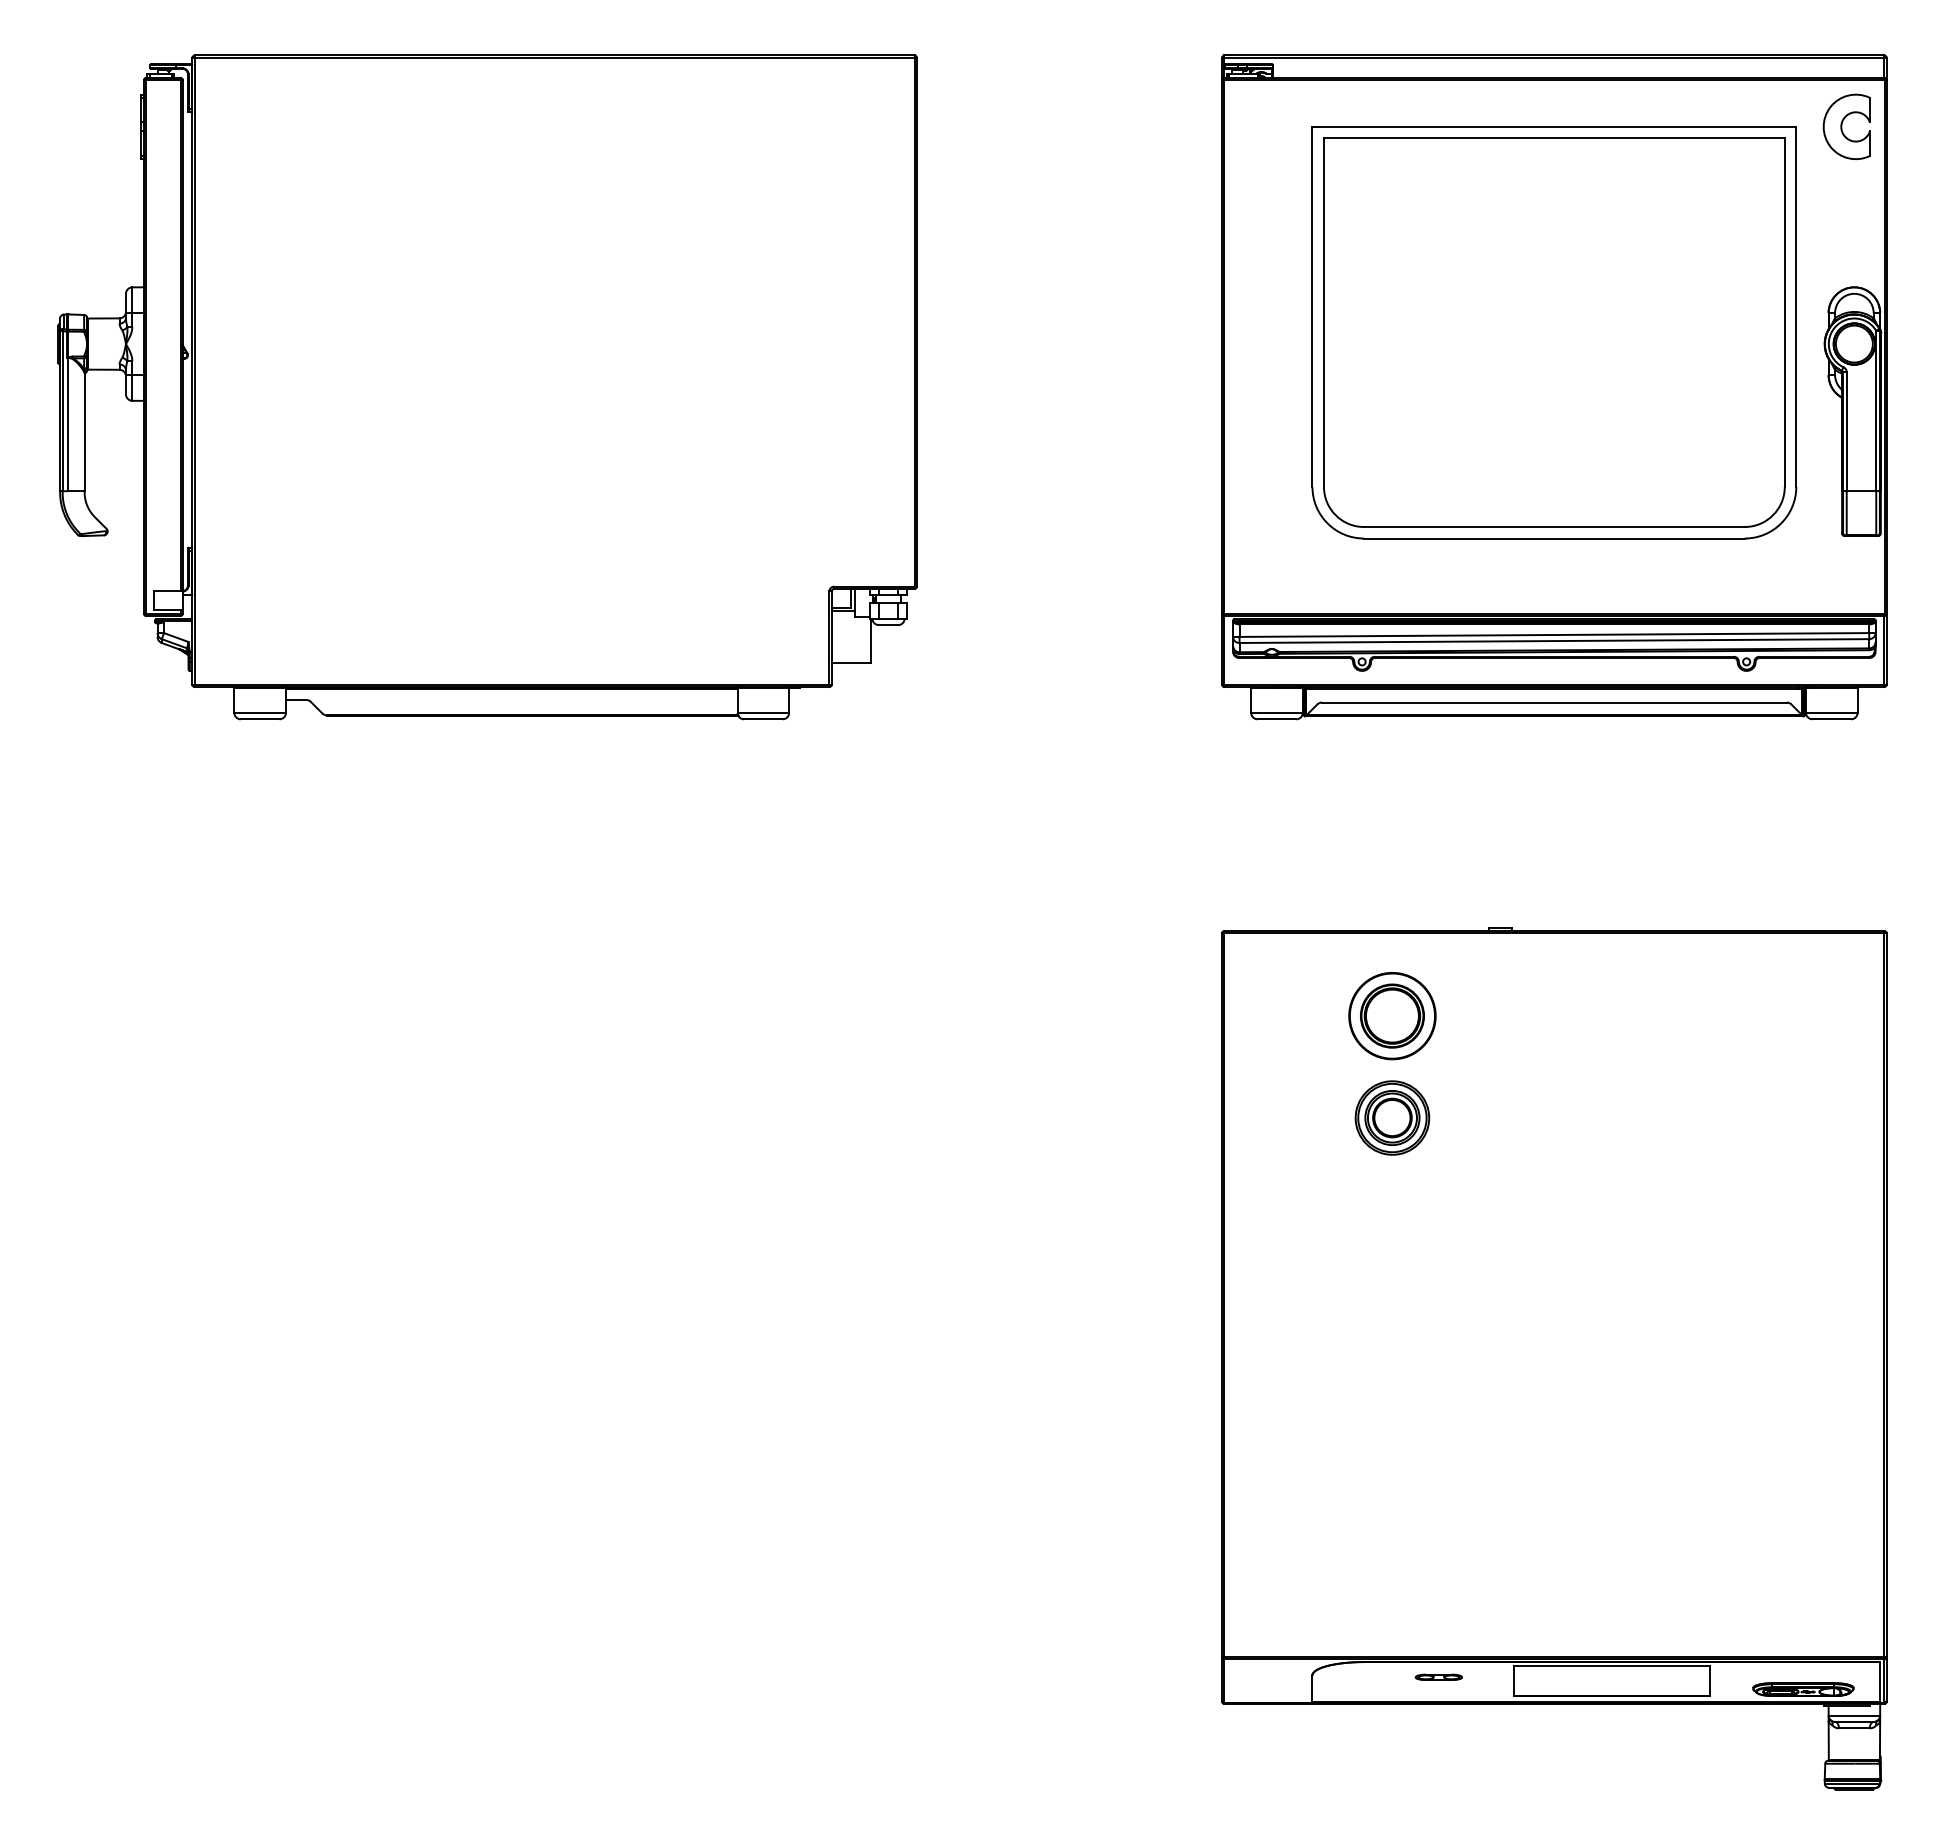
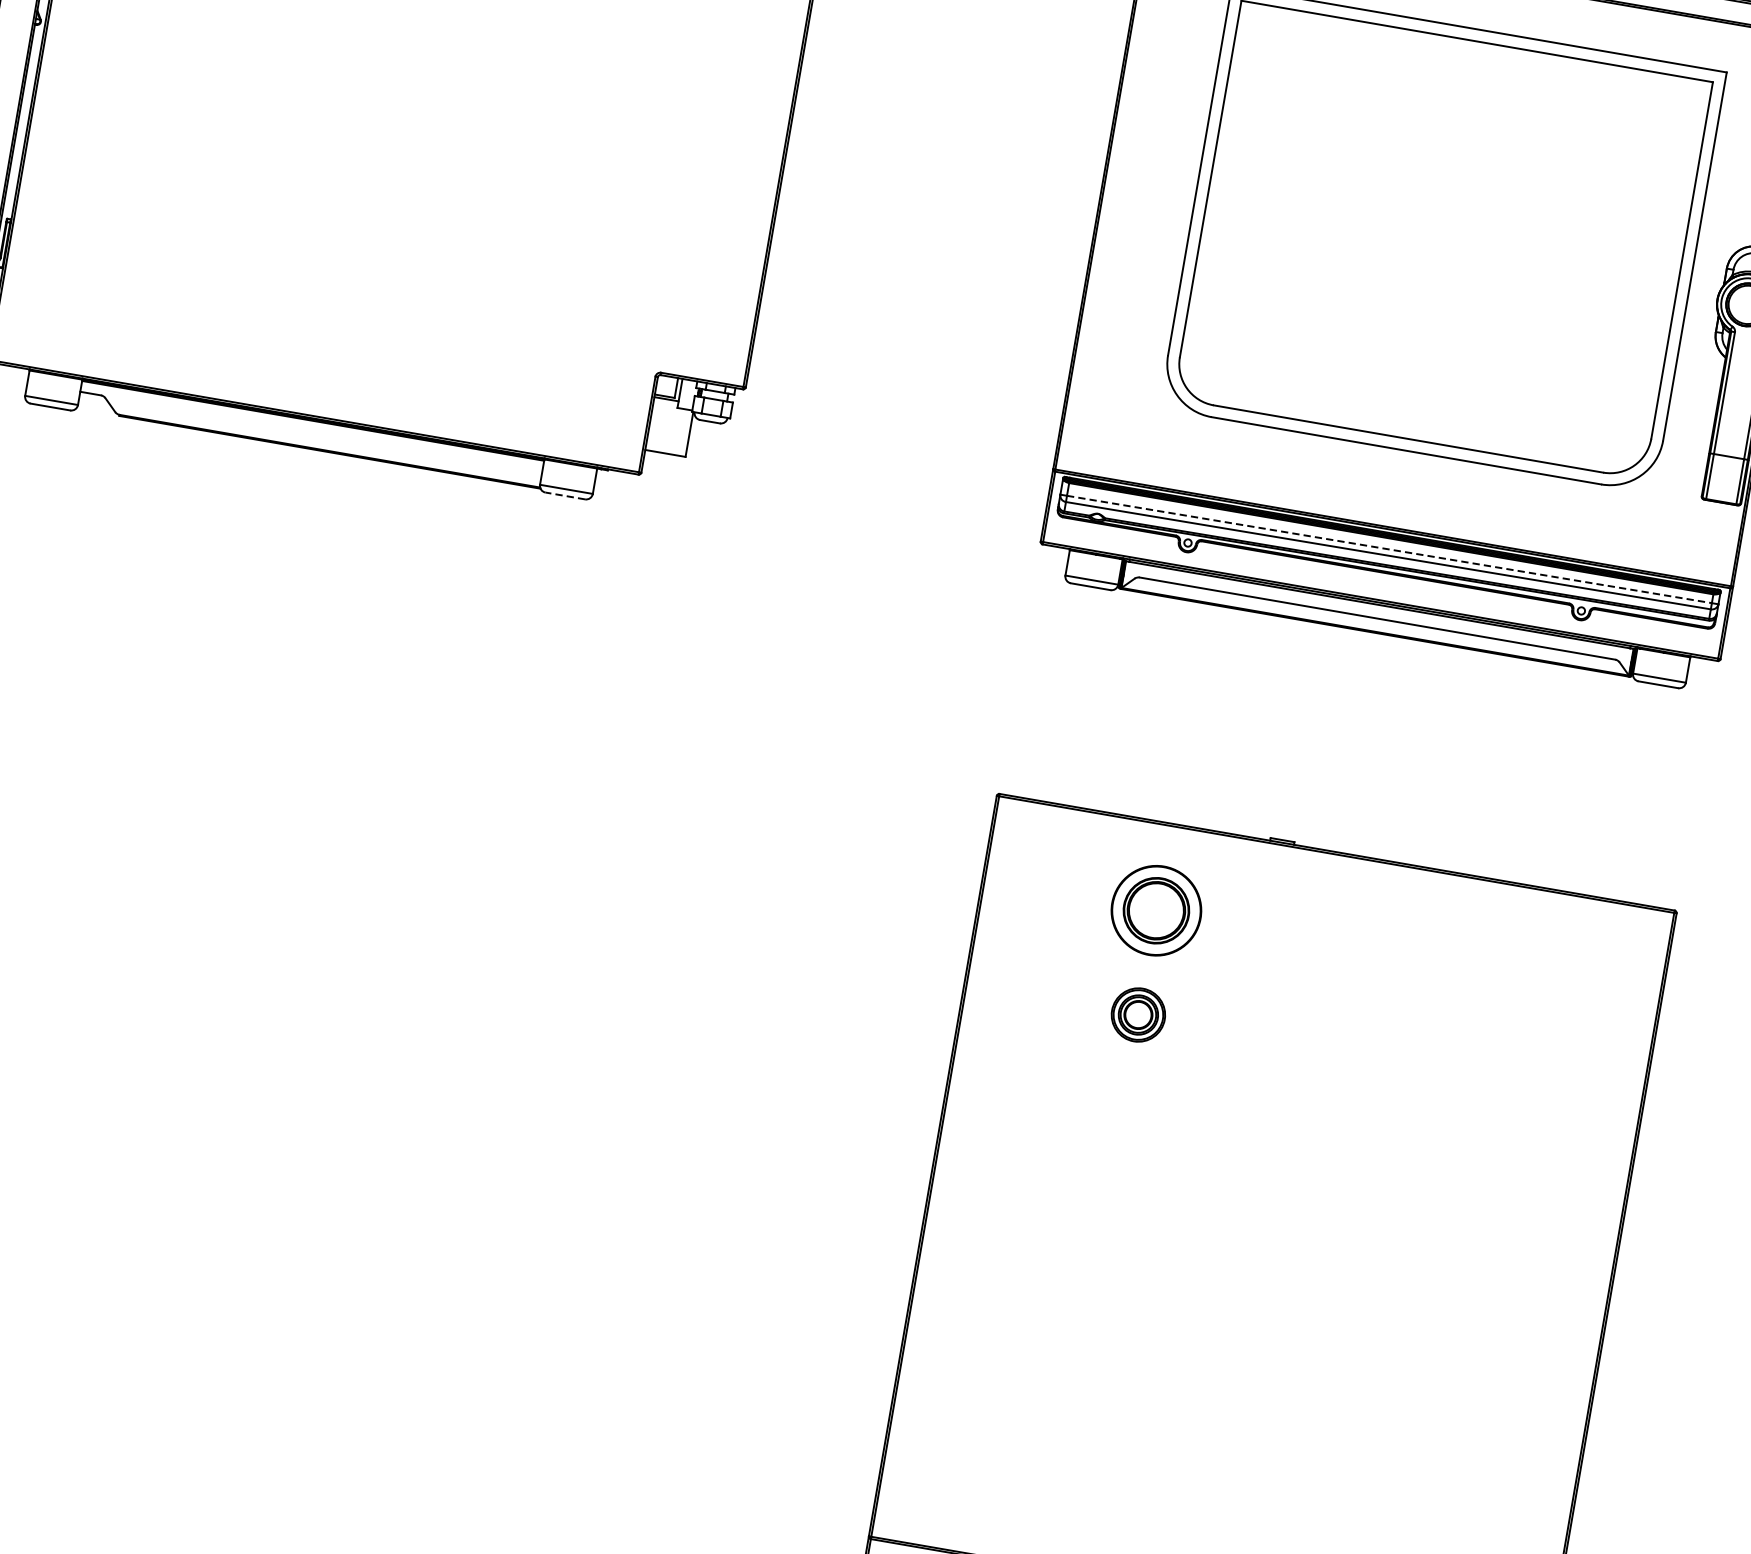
line: (1554, 635) -> (1389, 550), solid -> dashed
line: (762, 719) -> (564, 495), solid -> dashed
part: (1392, 1117) -> (1138, 1014), size x0.7

